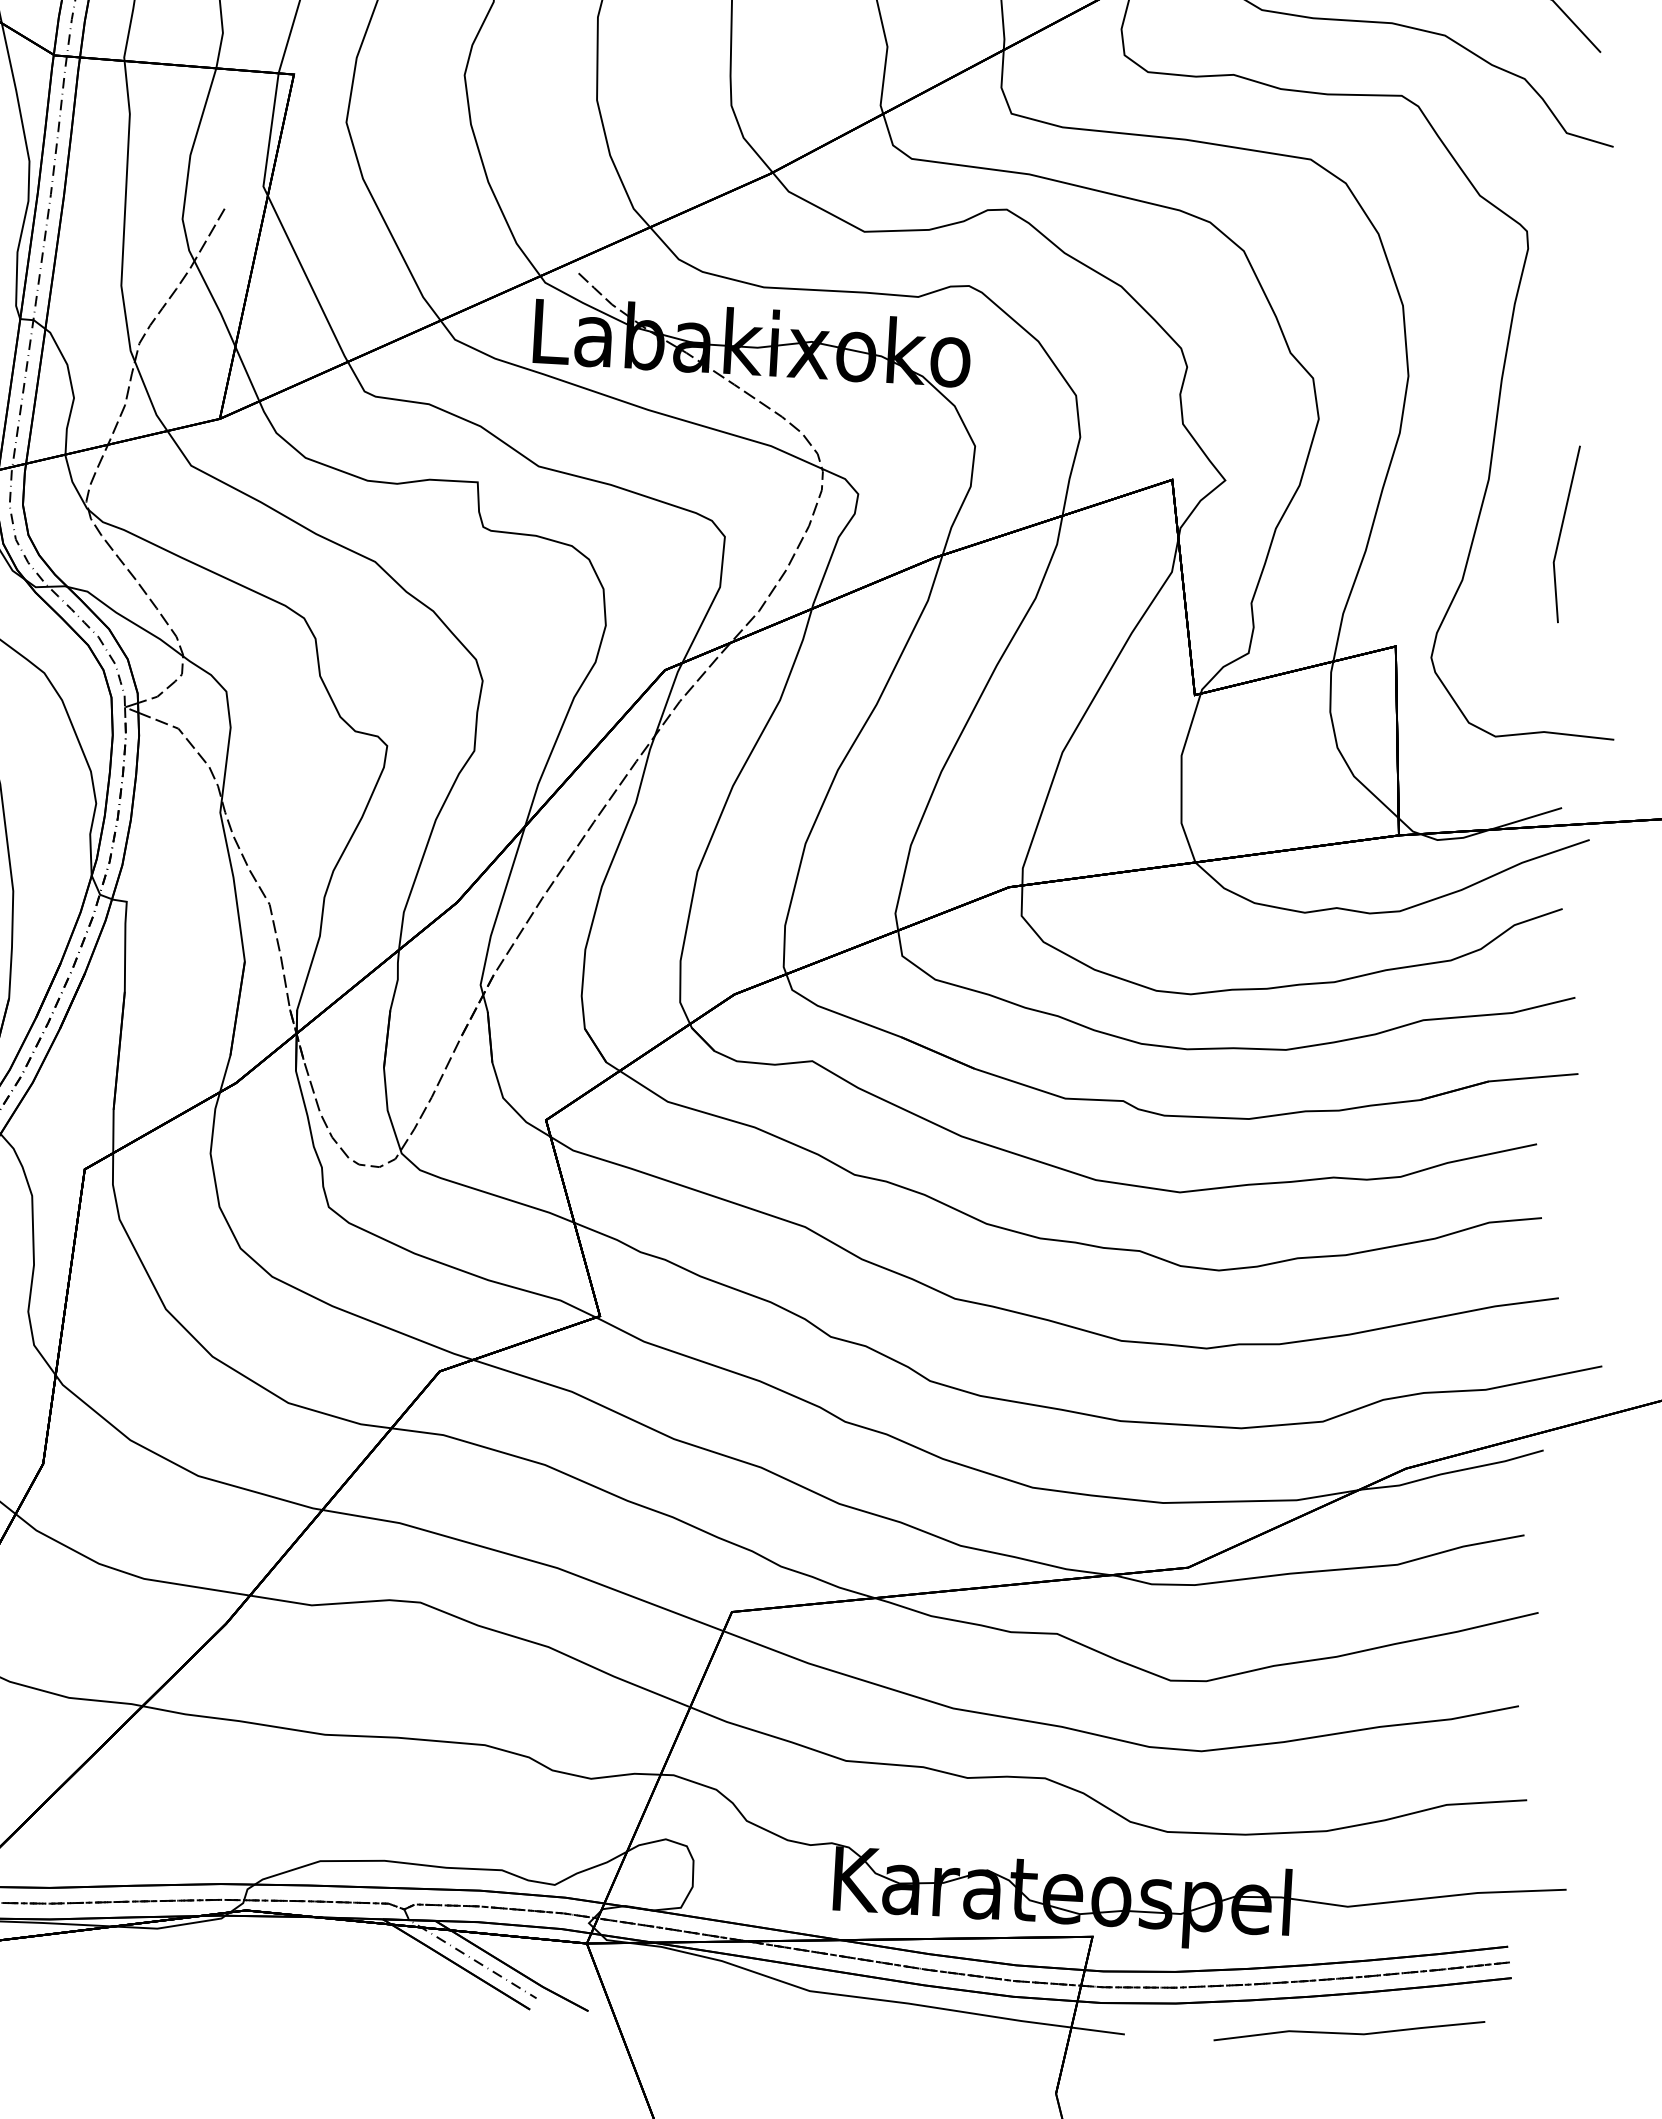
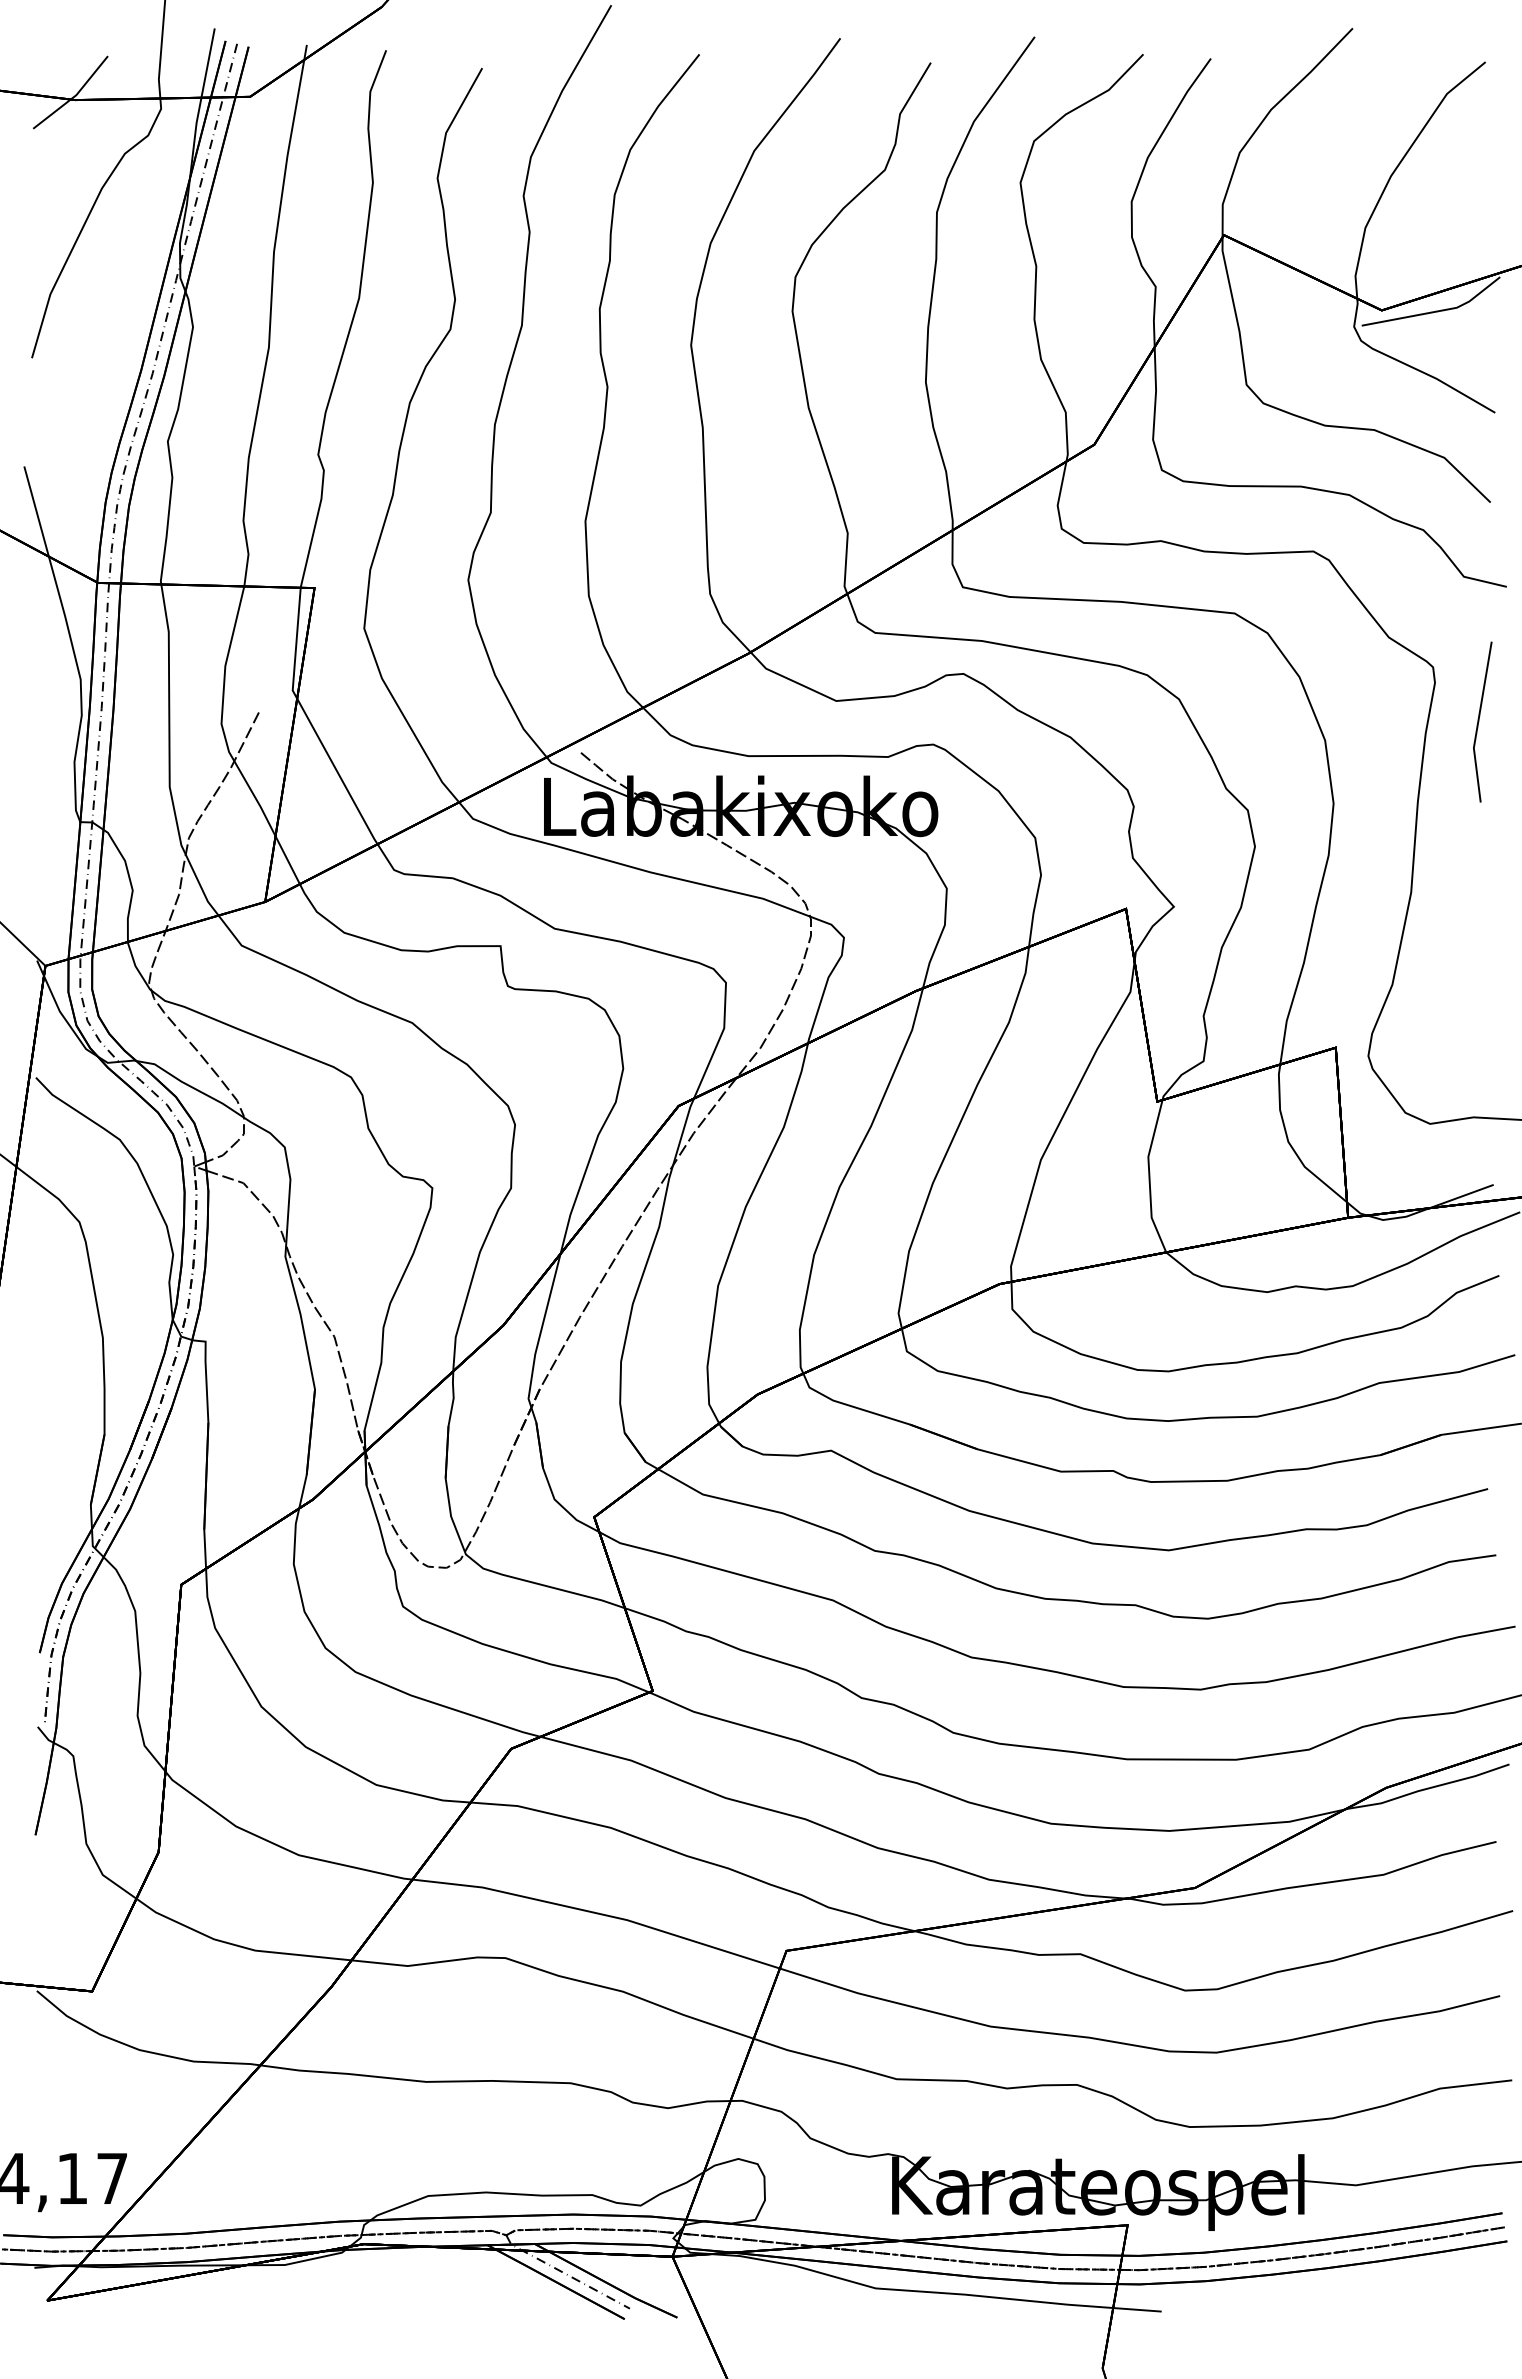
line: (1561, 533) -> (1479, 721), moved
line: (1349, 2032) -> (1363, 2298), removed

